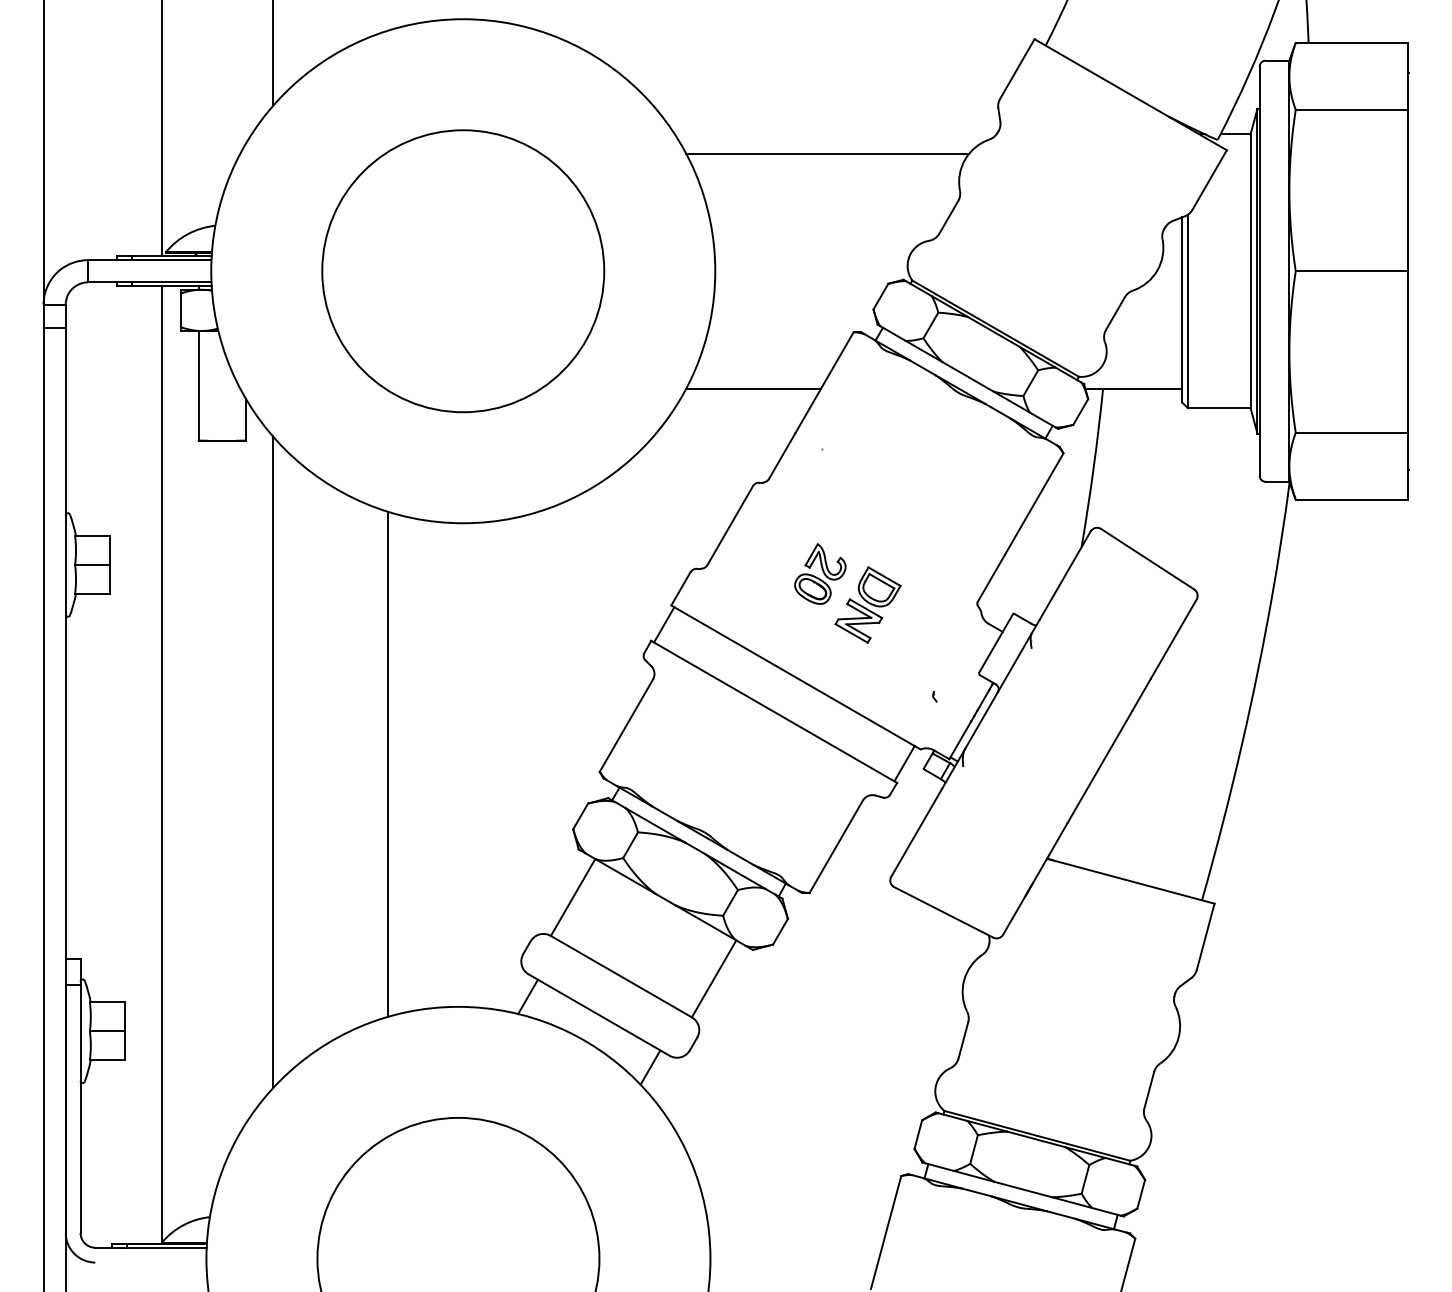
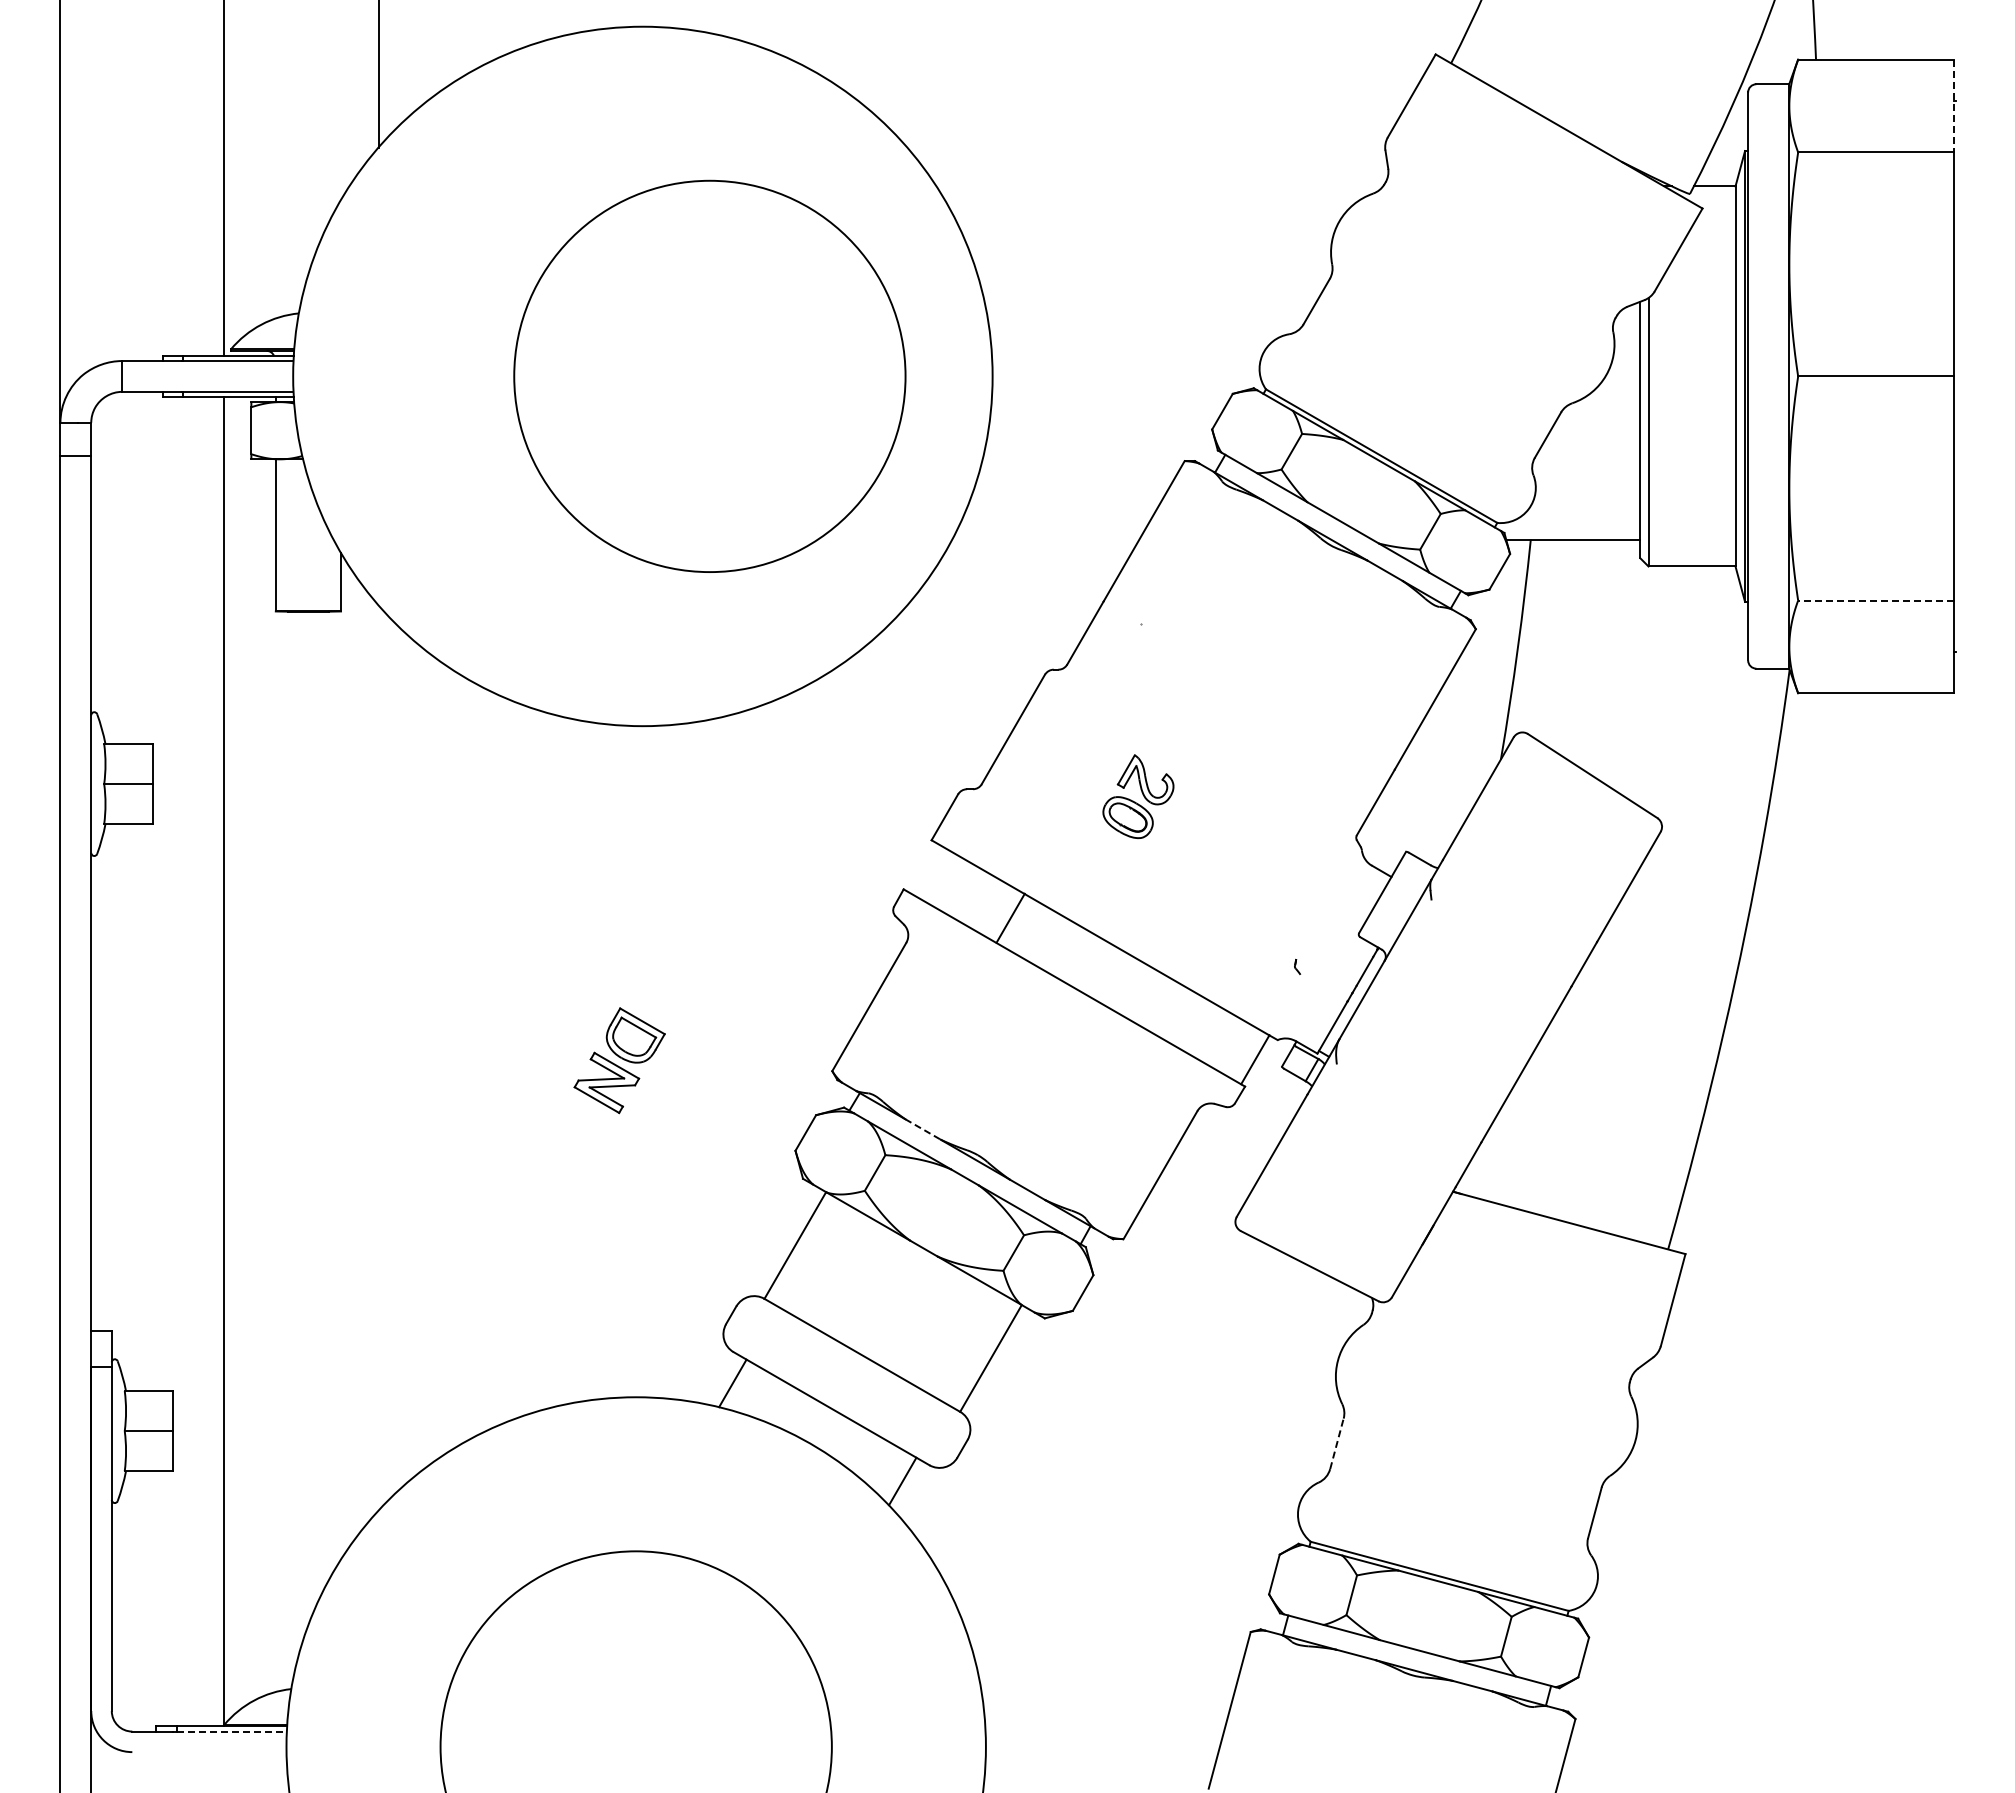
line: (1407, 76) -> (1953, 106), solid -> dashed
line: (827, 153) -> (1148, 213), removed
circle: (462, 270) -> (709, 375), moved
line: (753, 388) -> (1045, 539), removed
line: (1351, 432) -> (1875, 600), solid -> dashed
part: (867, 604) -> (619, 1060), moved
line: (664, 624) -> (1010, 917), moved
line: (272, 762) -> (378, 1057), removed
line: (388, 764) -> (538, 1060), removed
line: (665, 813) -> (923, 1129), solid -> dashed
line: (963, 1040) -> (1337, 1443), solid -> dashed
line: (167, 1247) -> (232, 1731), solid -> dashed

